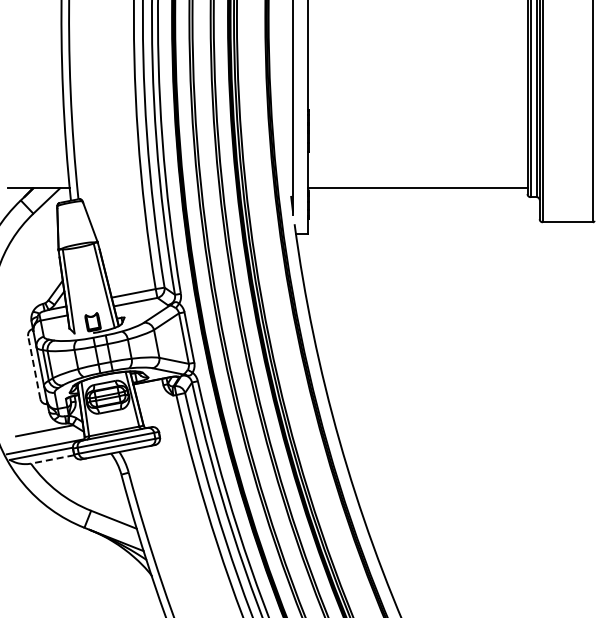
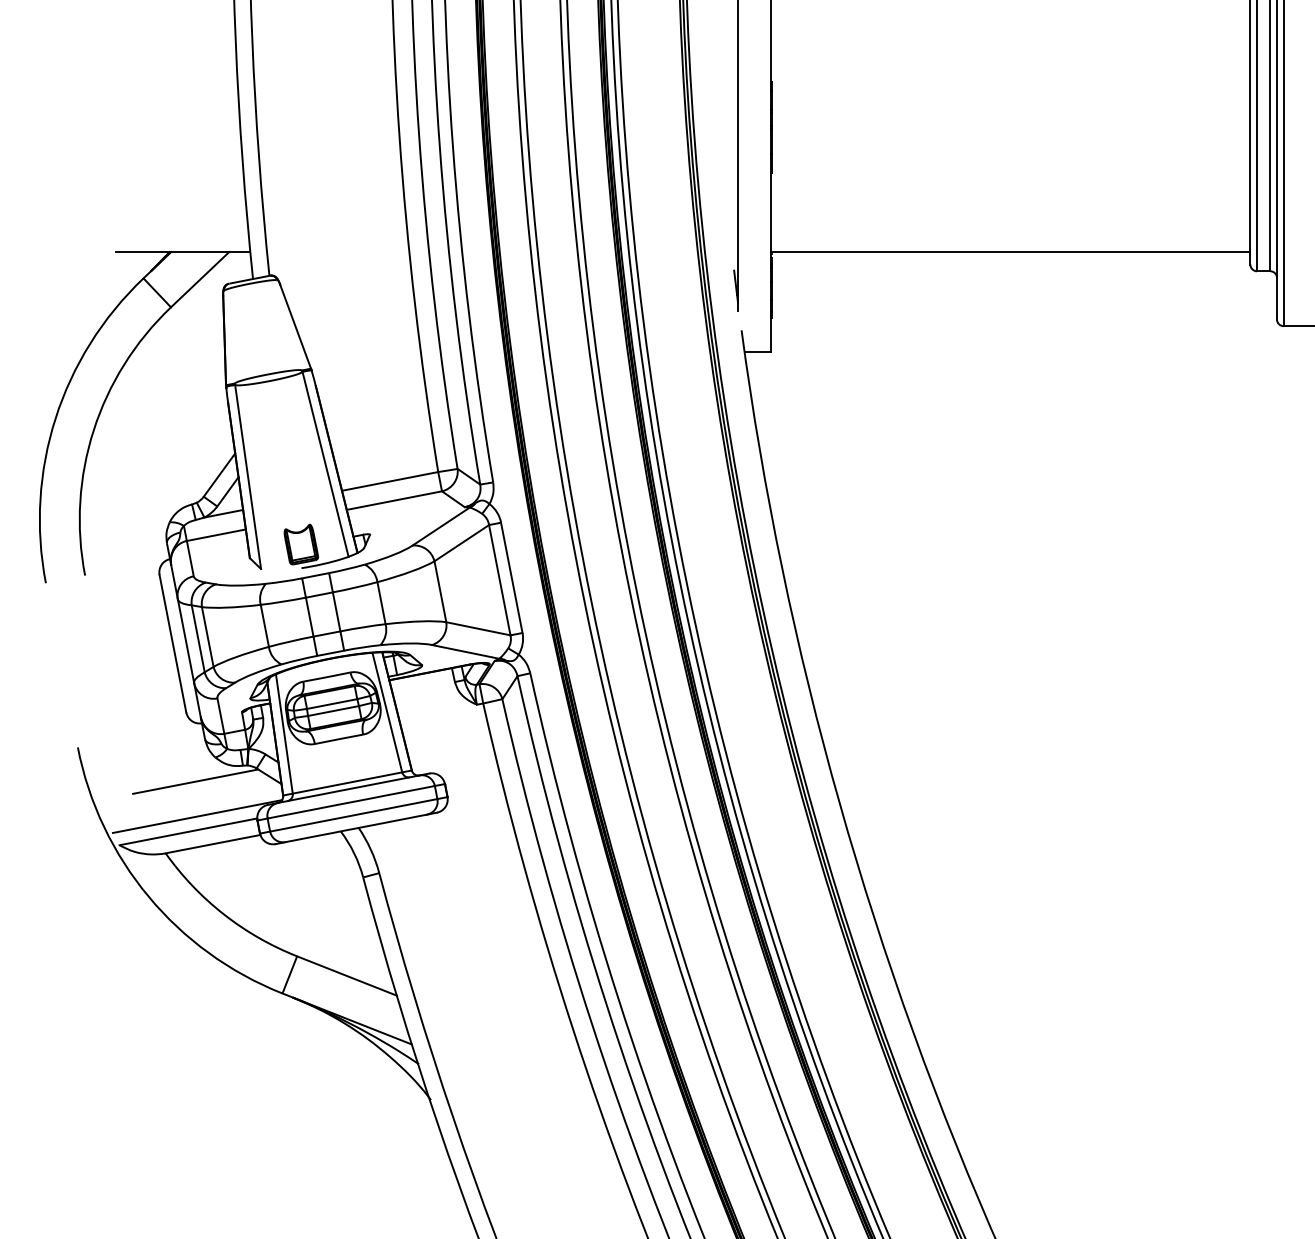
line: (34, 367) -> (173, 643), dashed -> solid
line: (52, 459) -> (212, 844), dashed -> solid

